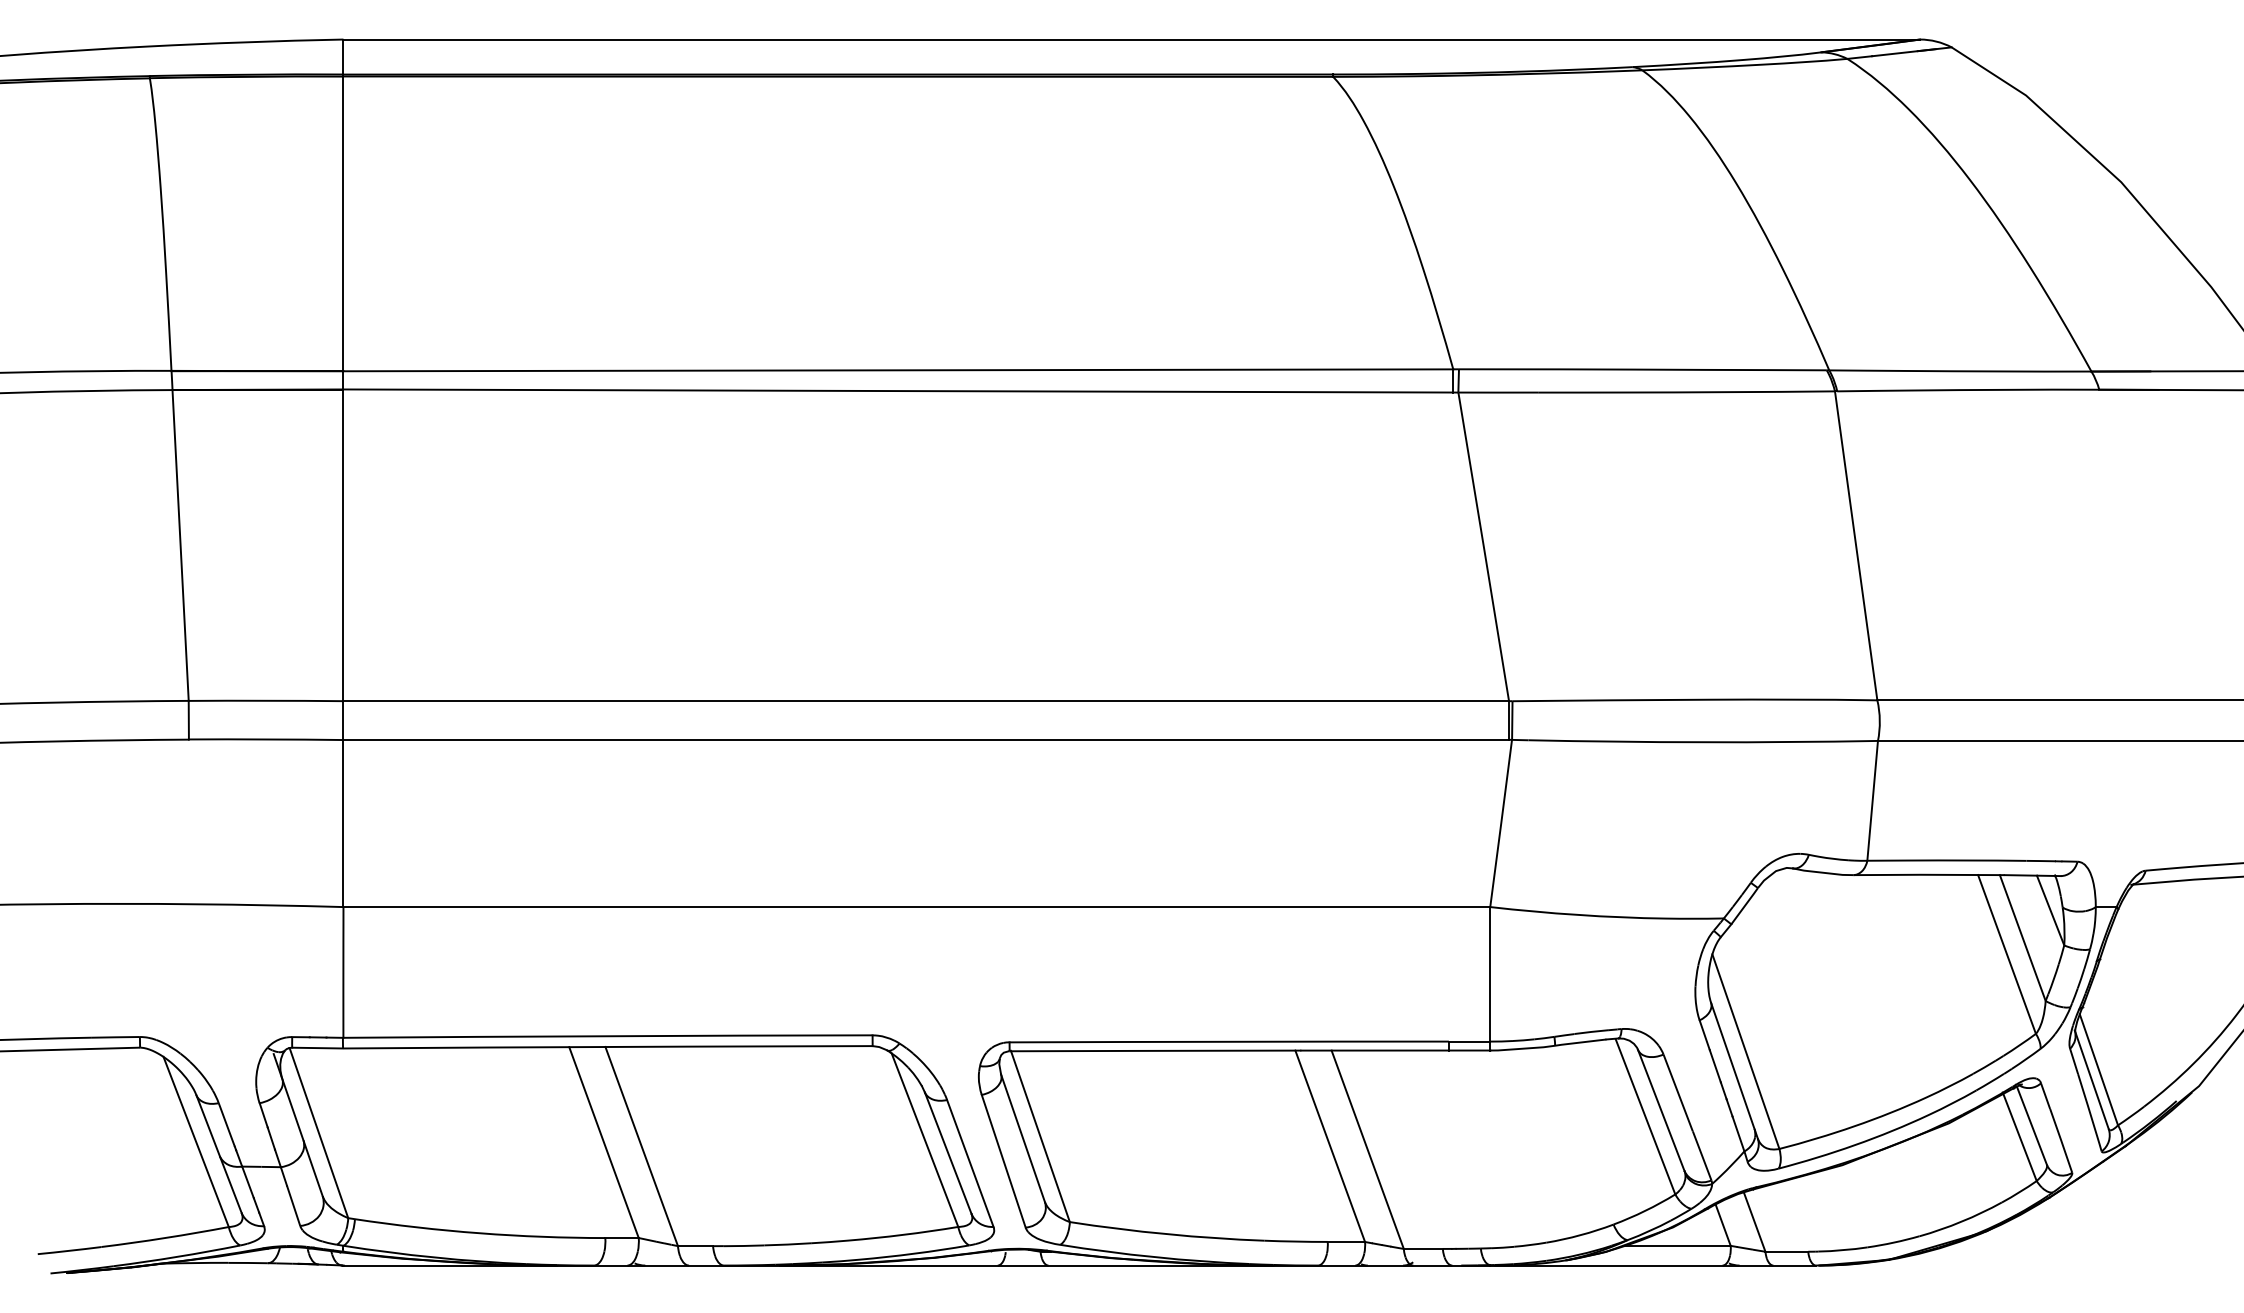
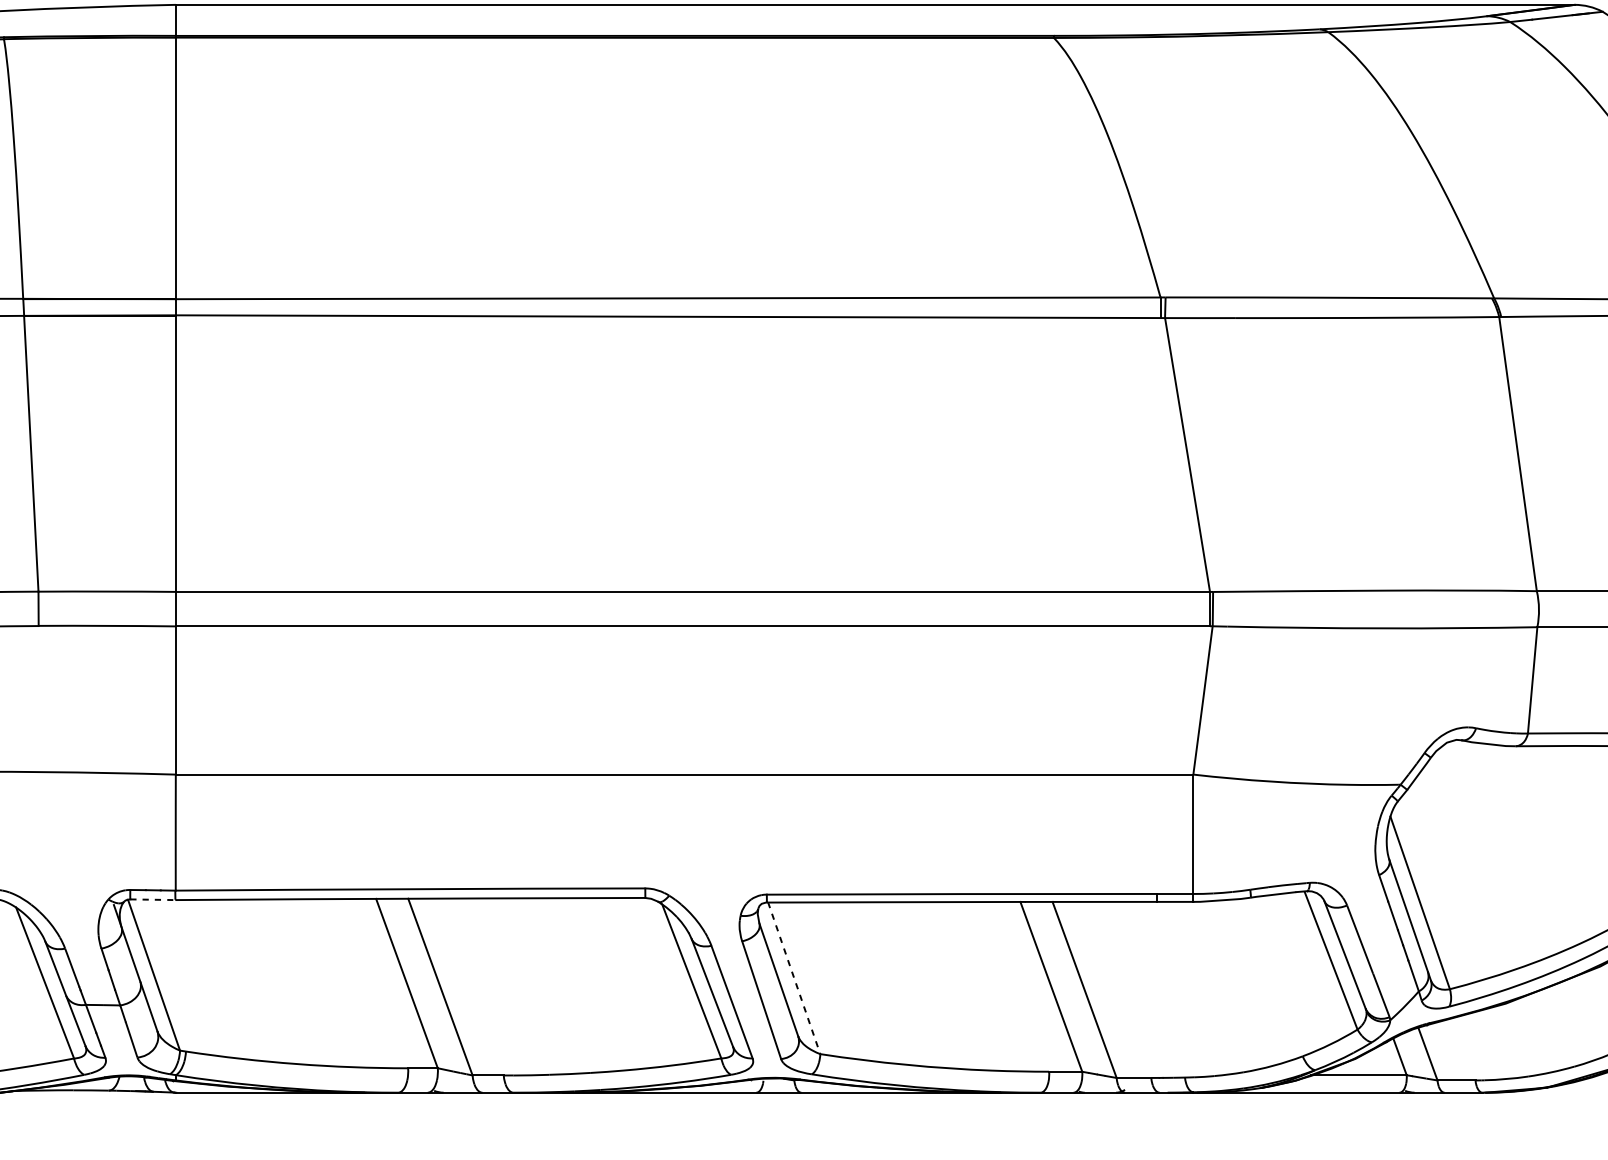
line: (318, 1048) -> (153, 900), solid -> dashed
line: (1040, 1136) -> (794, 978), solid -> dashed

